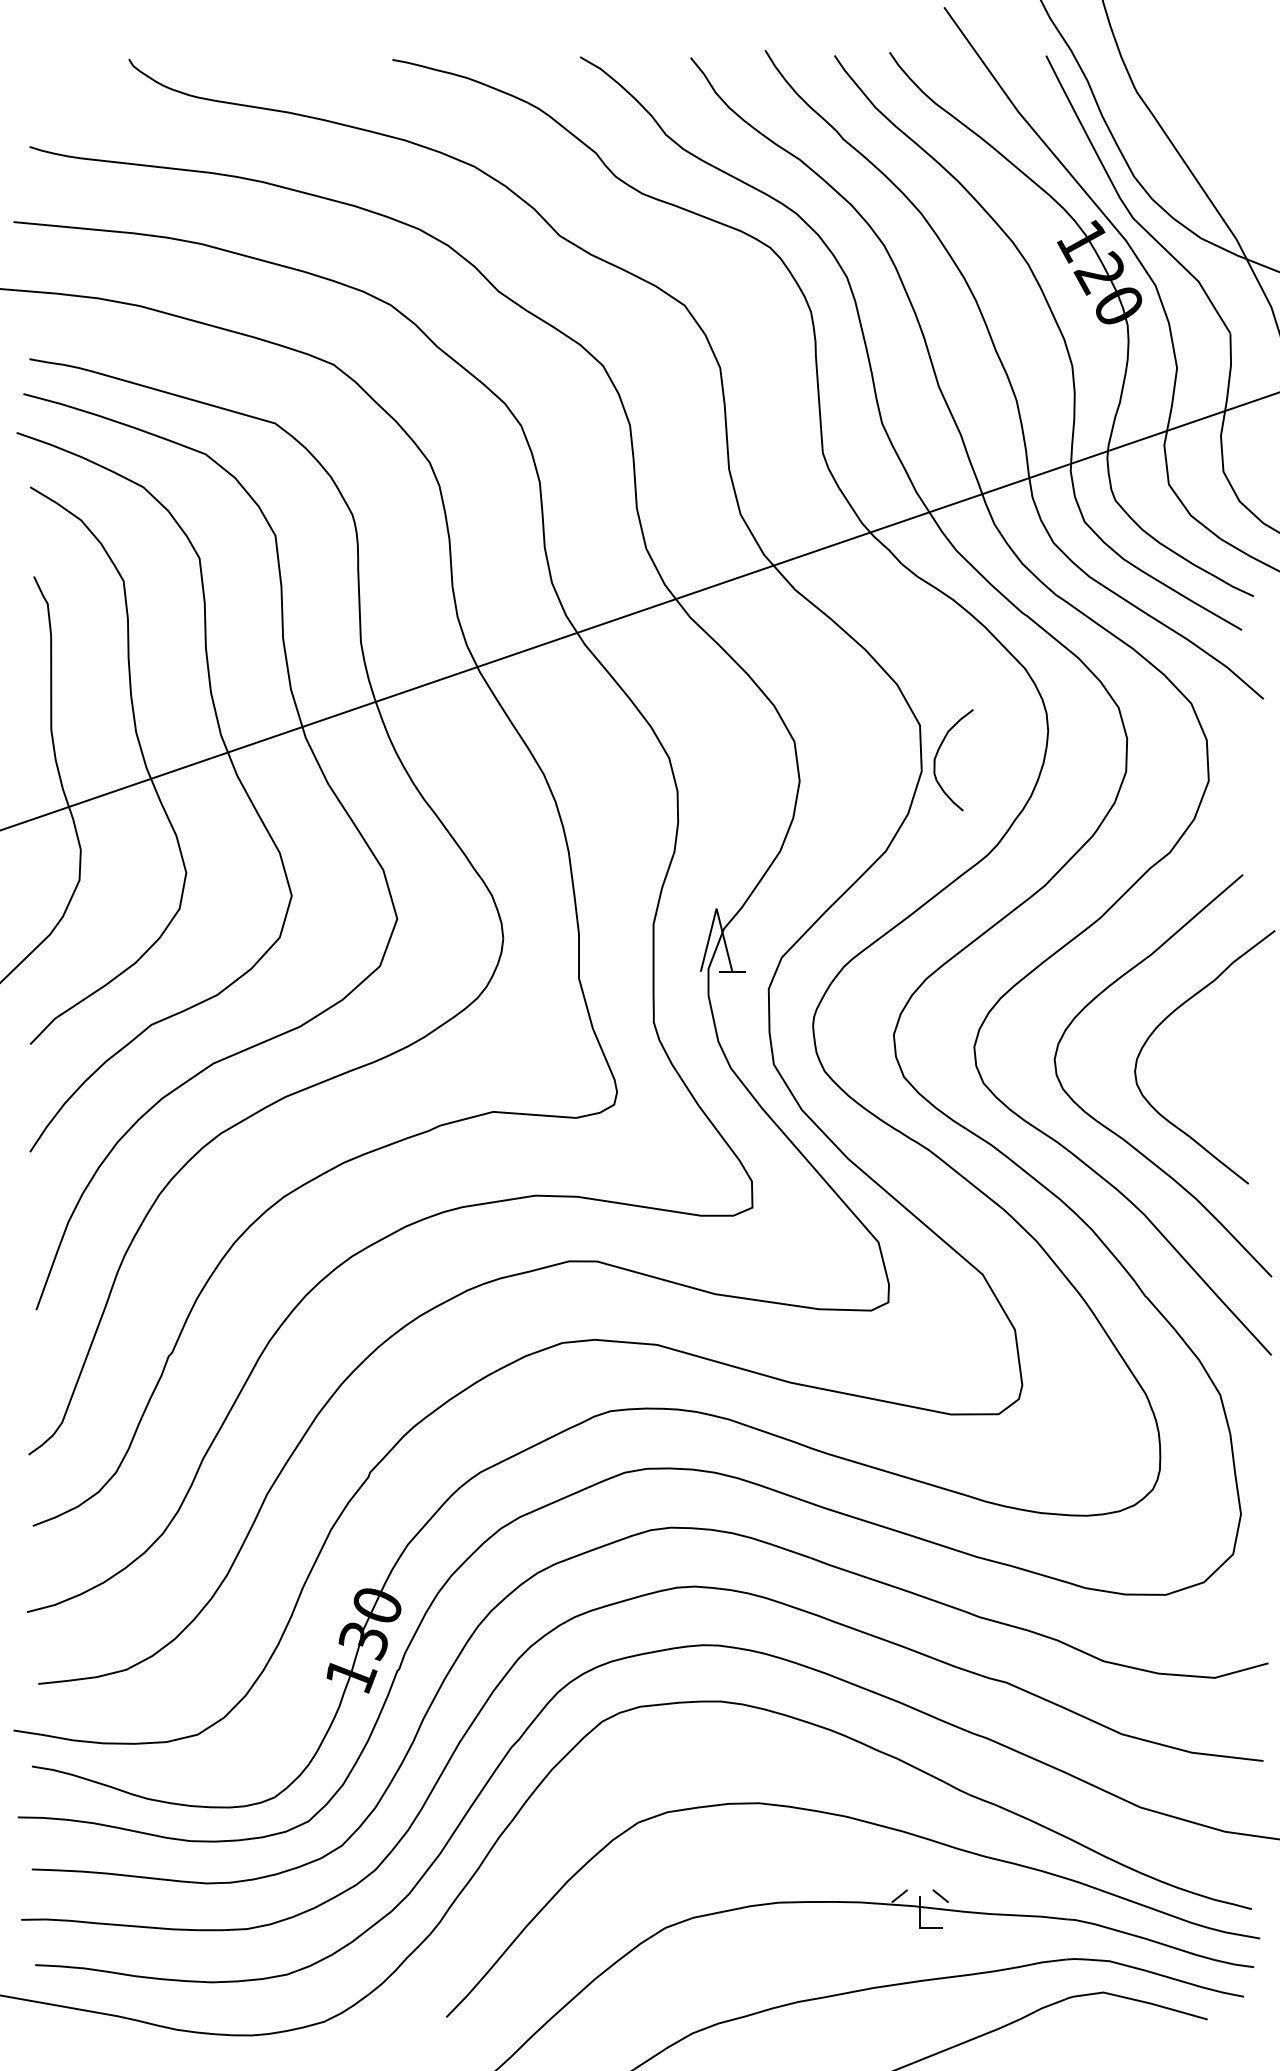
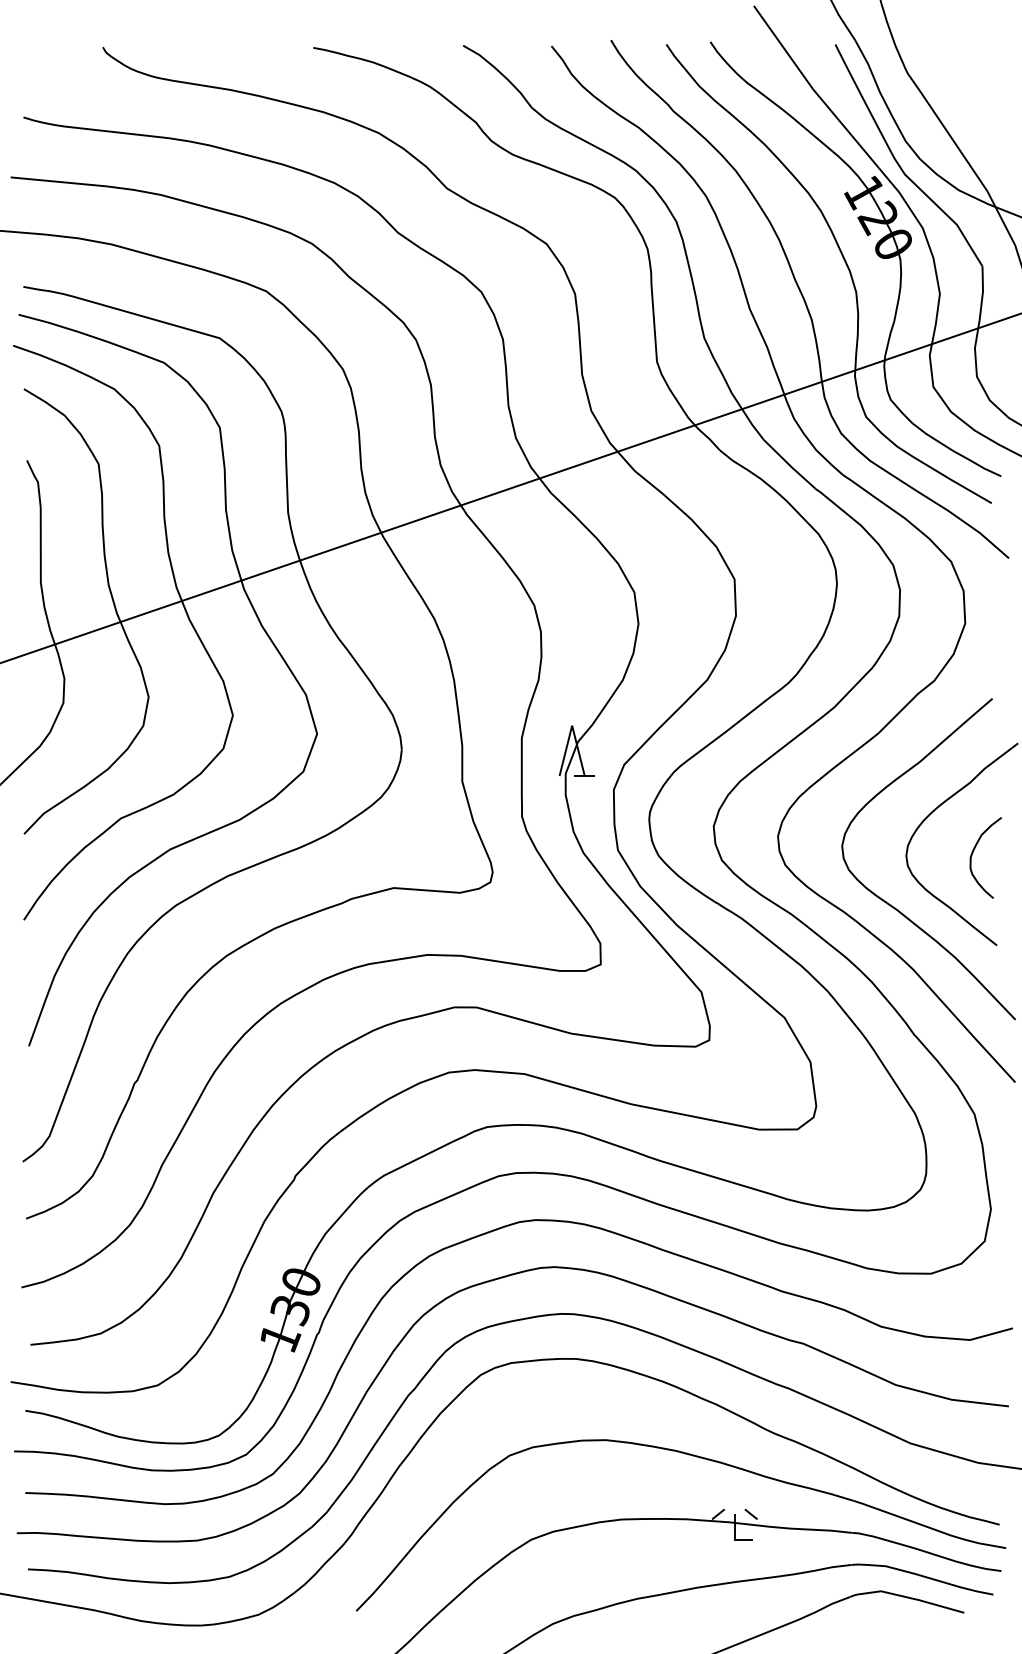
curve: (937, 755) -> (972, 854), moved

